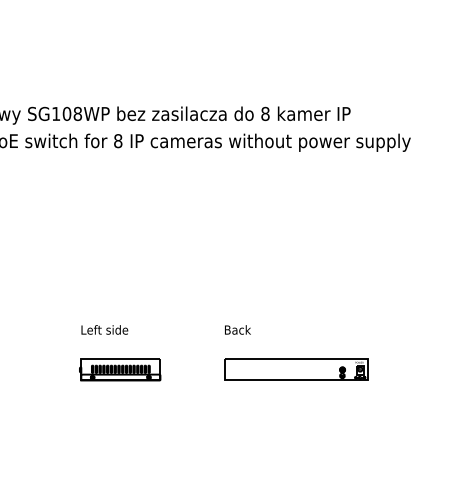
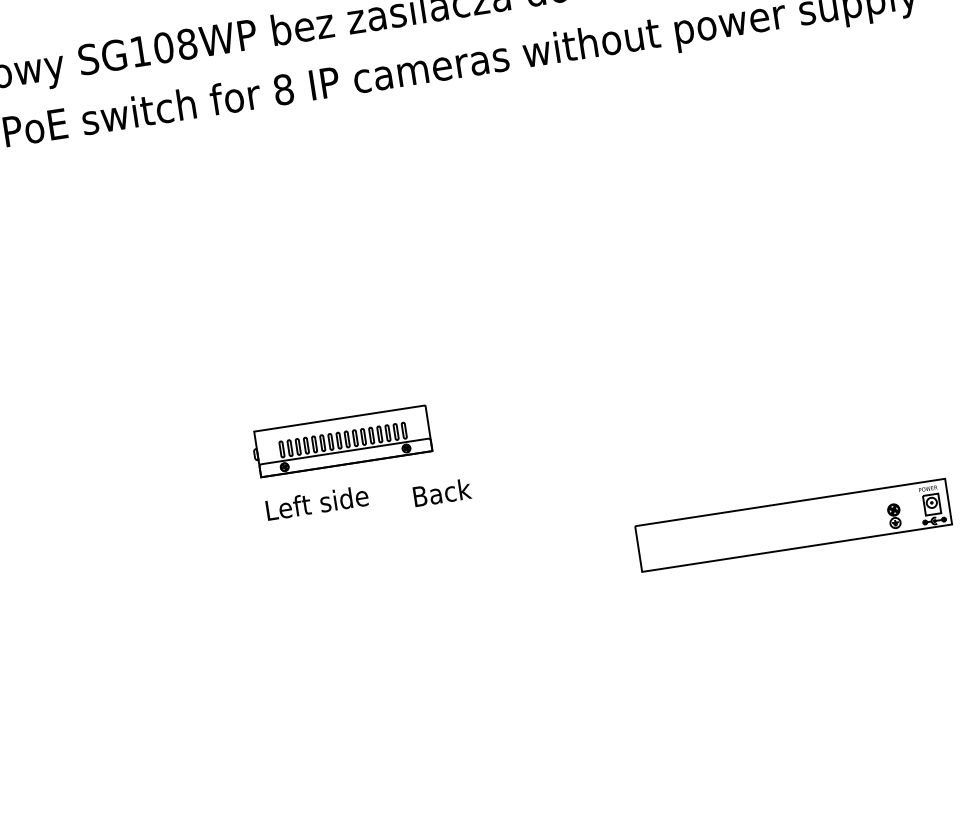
text: (237, 329) -> (441, 491), moved
part: (120, 369) -> (342, 440), moved
part: (296, 369) -> (793, 524), moved

